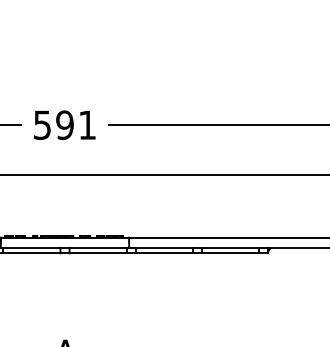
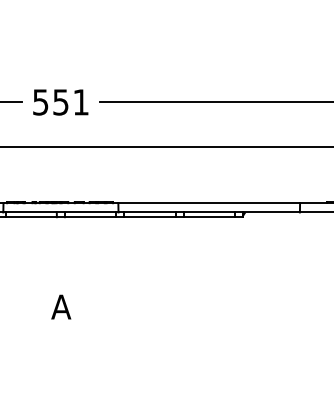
text: (64, 125) -> (60, 102), 591 -> 551

